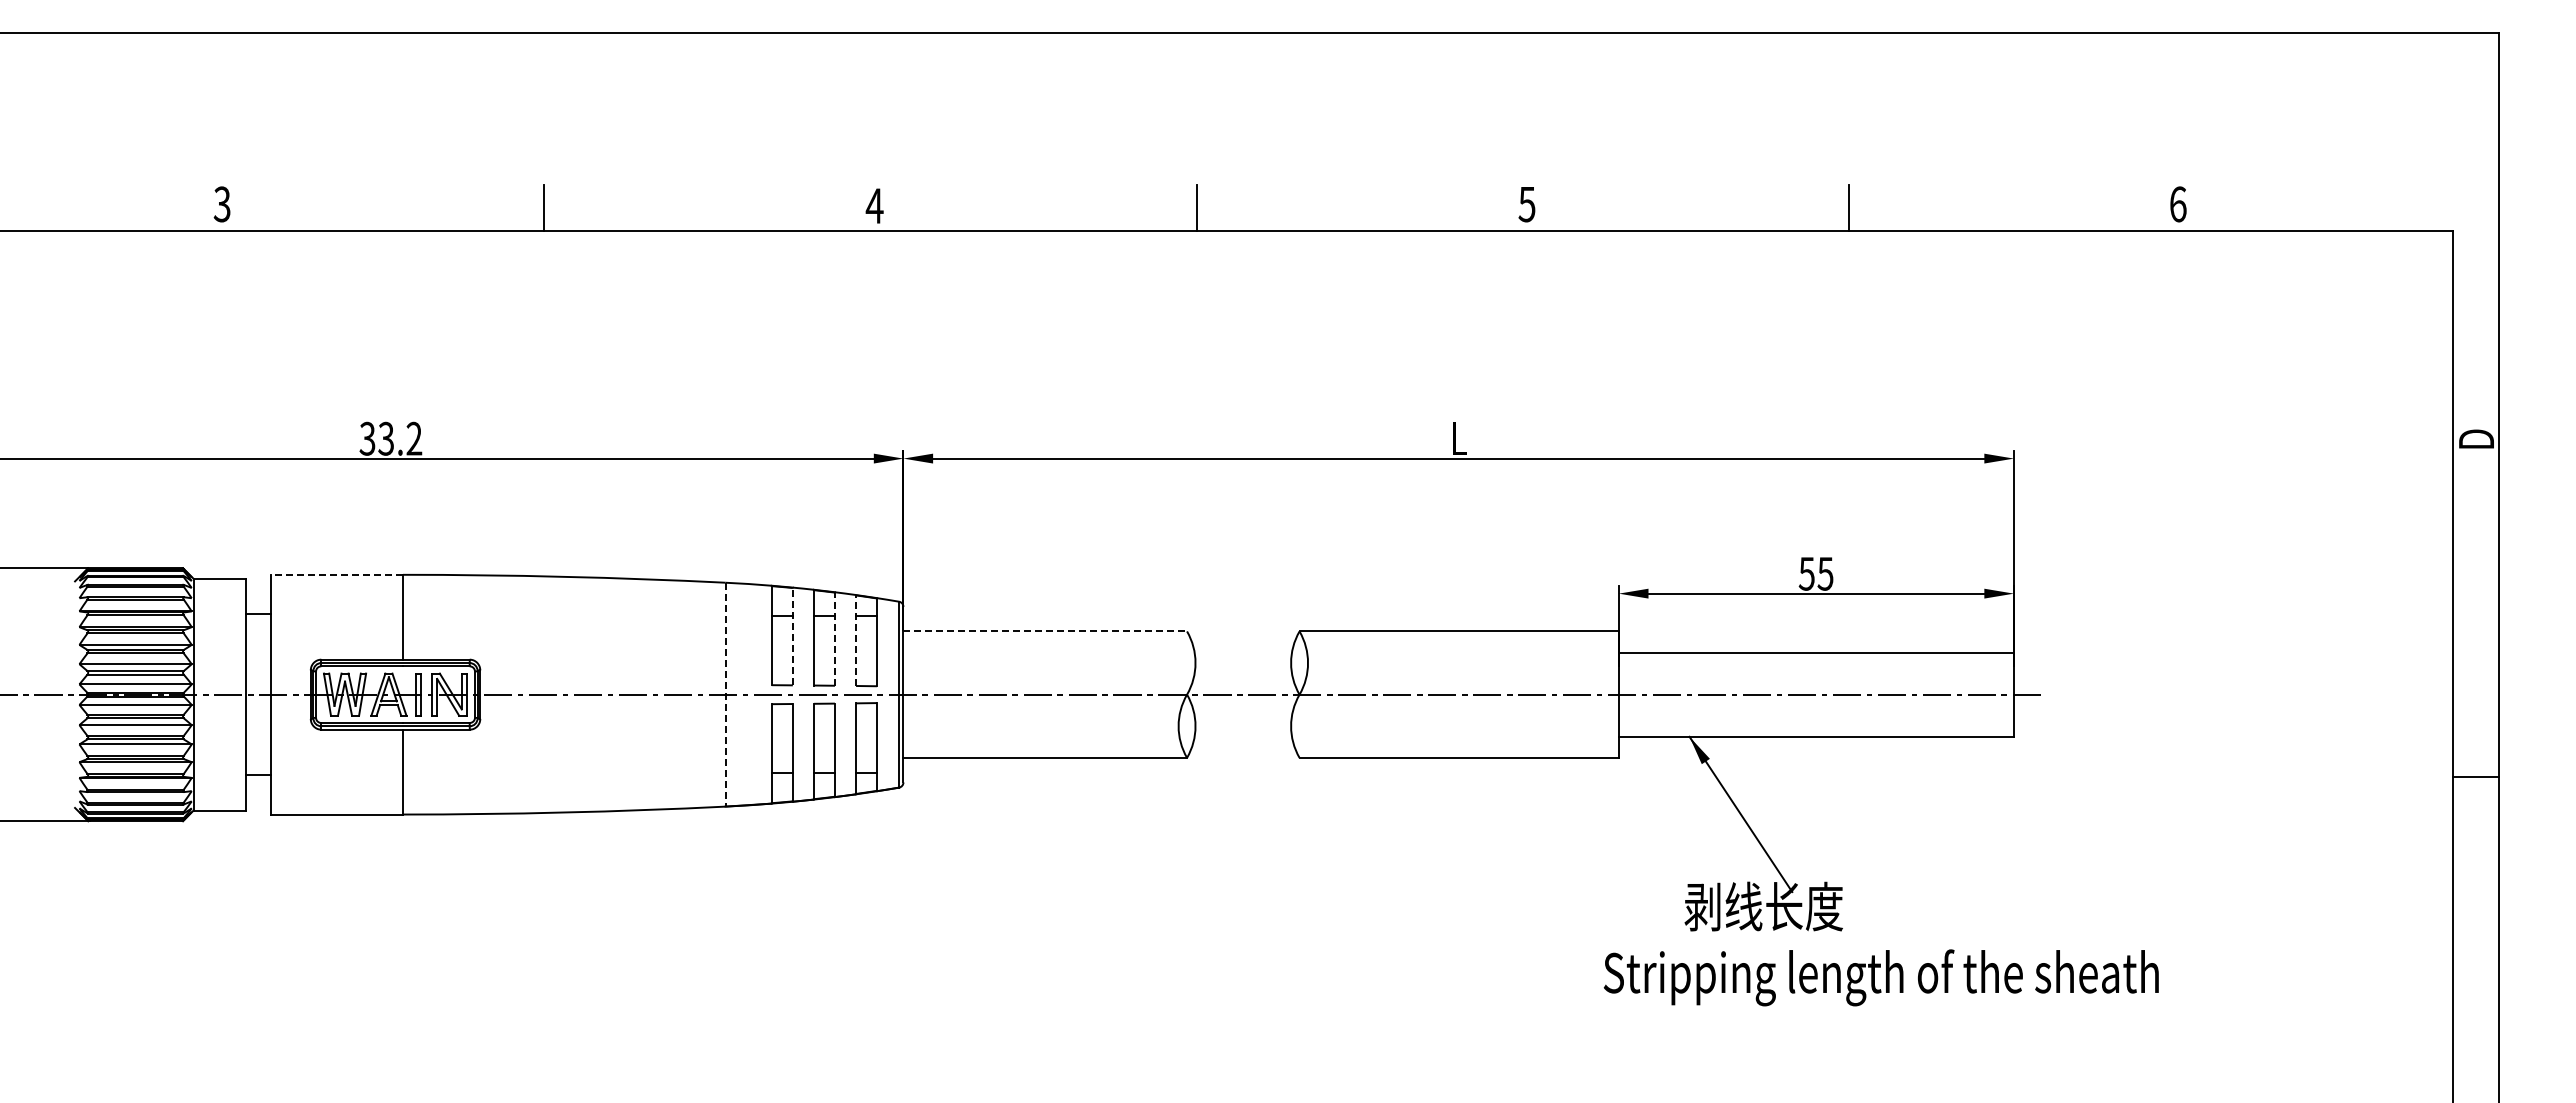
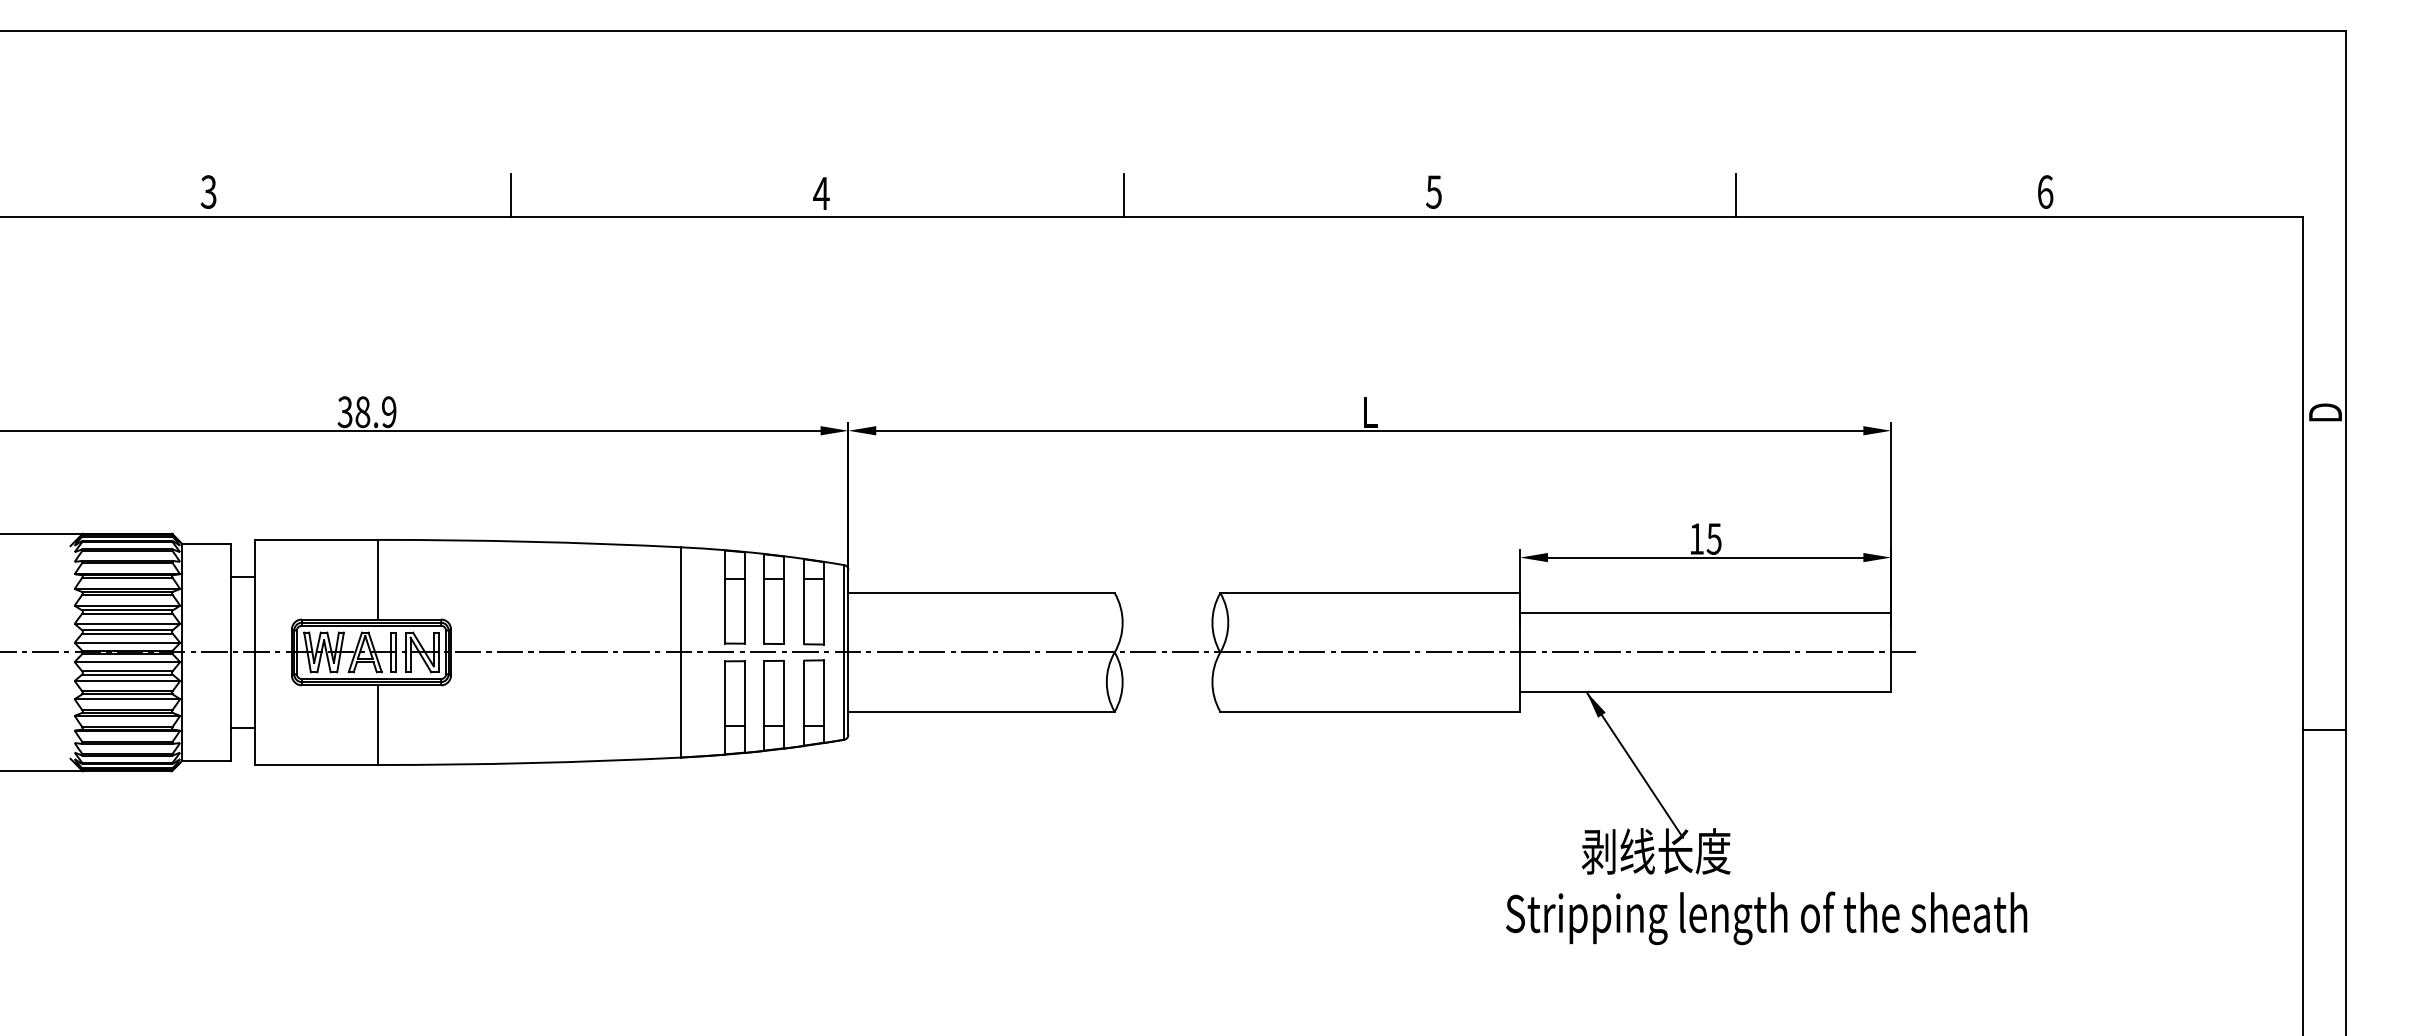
text: (400, 438) -> (376, 411), 33.2 -> 38.9
text: (1806, 573) -> (1696, 538), 55 -> 15
line: (337, 574) -> (316, 539), dashed -> solid
line: (1045, 631) -> (981, 593), dashed -> solid
line: (792, 636) -> (744, 597), dashed -> solid
line: (834, 639) -> (783, 600), dashed -> solid
line: (856, 640) -> (804, 601), dashed -> solid
line: (725, 694) -> (681, 652), dashed -> solid

